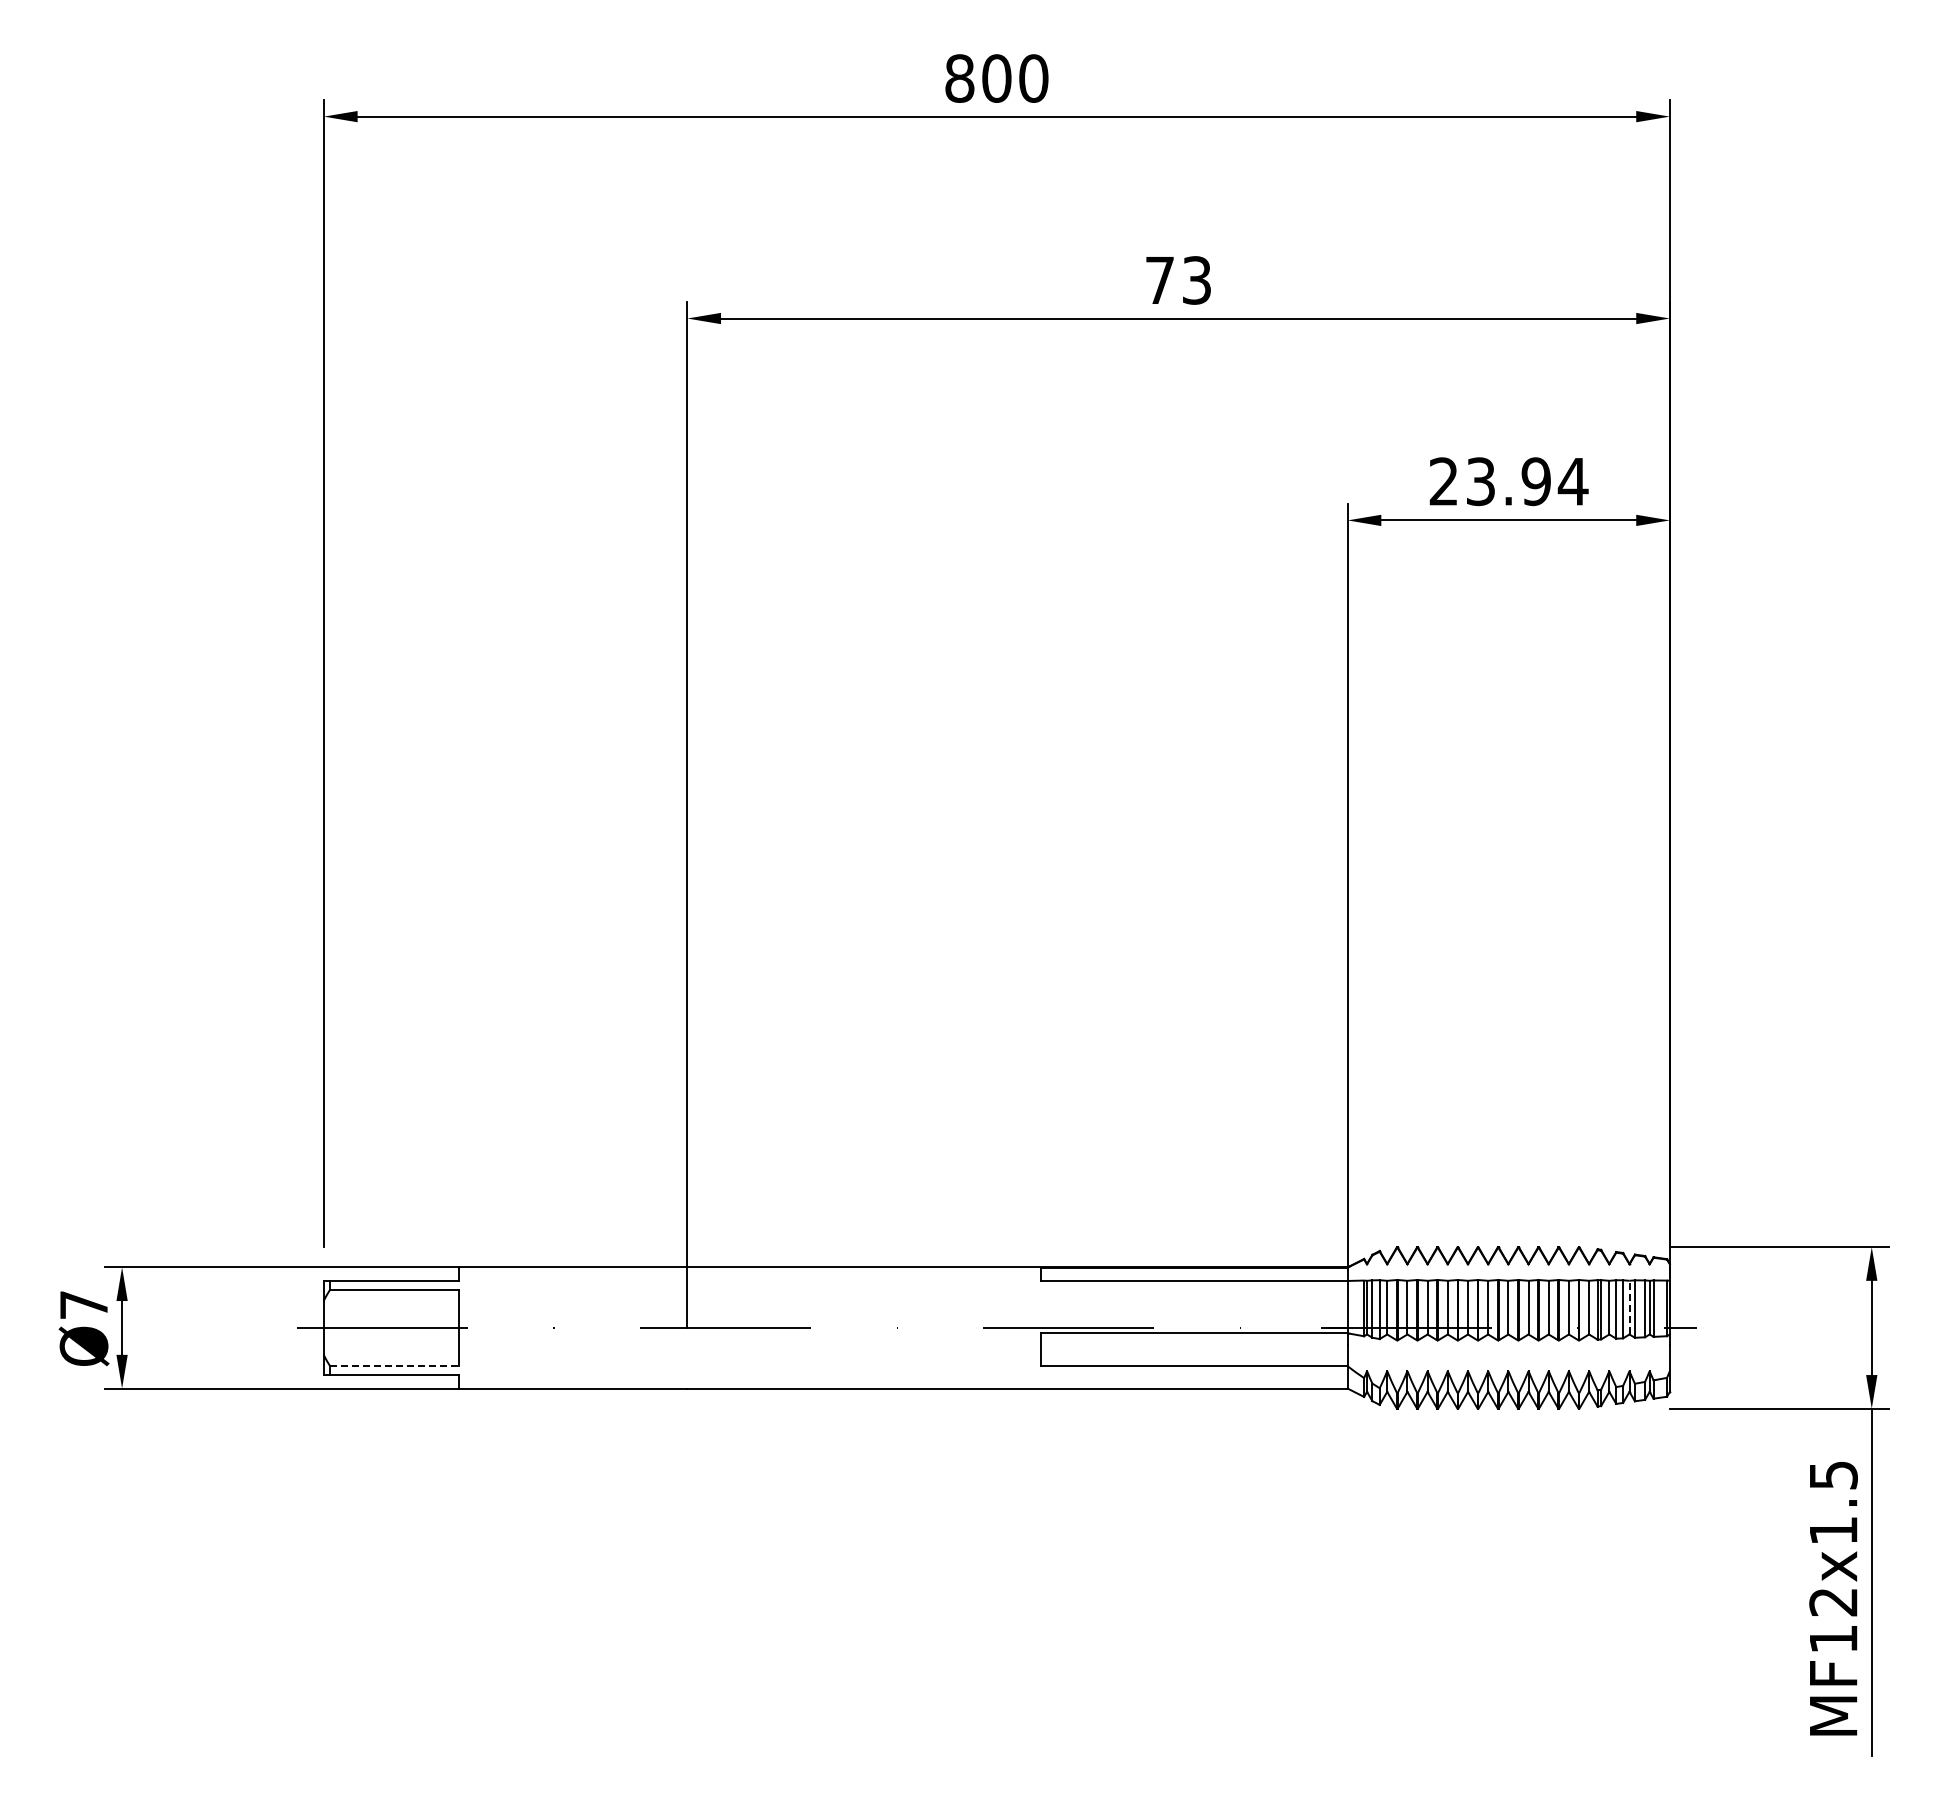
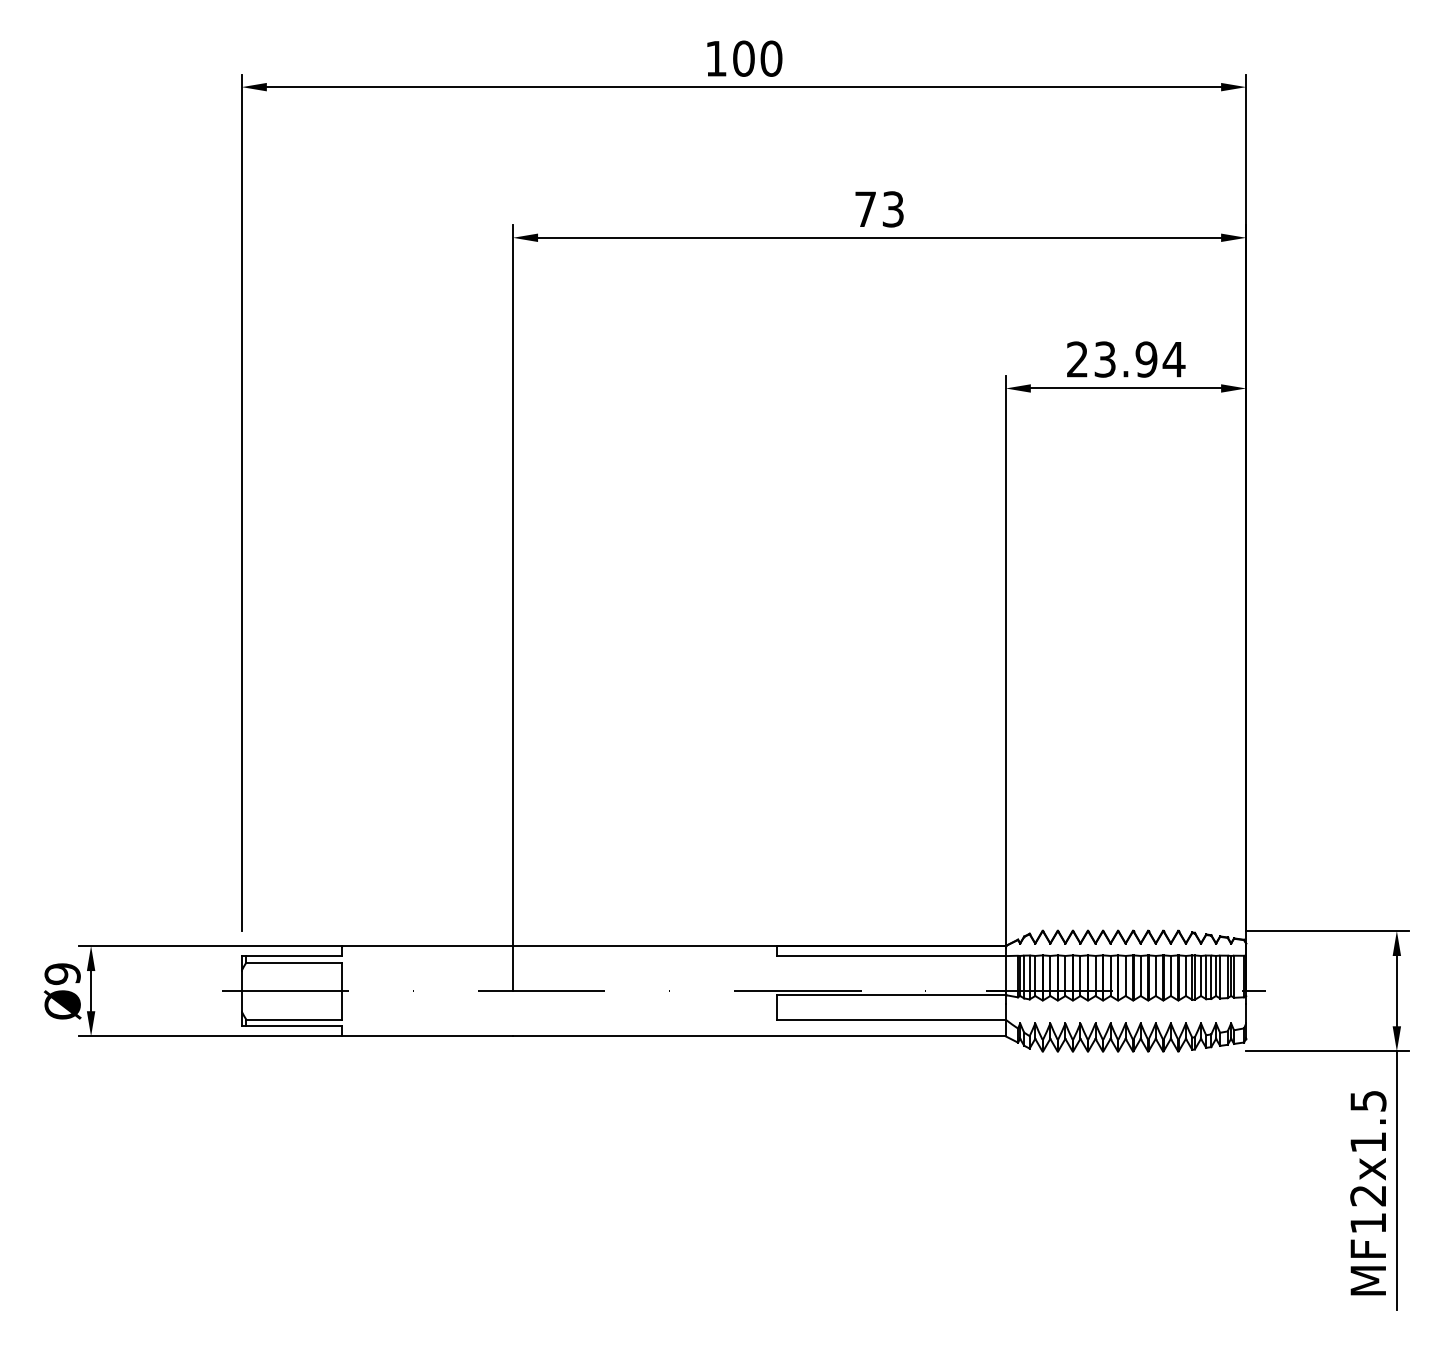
text: (959, 78) -> (716, 58), 800 -> 100
text: (83, 1304) -> (62, 973), Ø7 -> Ø9
line: (1629, 1307) -> (1216, 975), dashed -> solid
line: (394, 1366) -> (294, 1019), dashed -> solid

